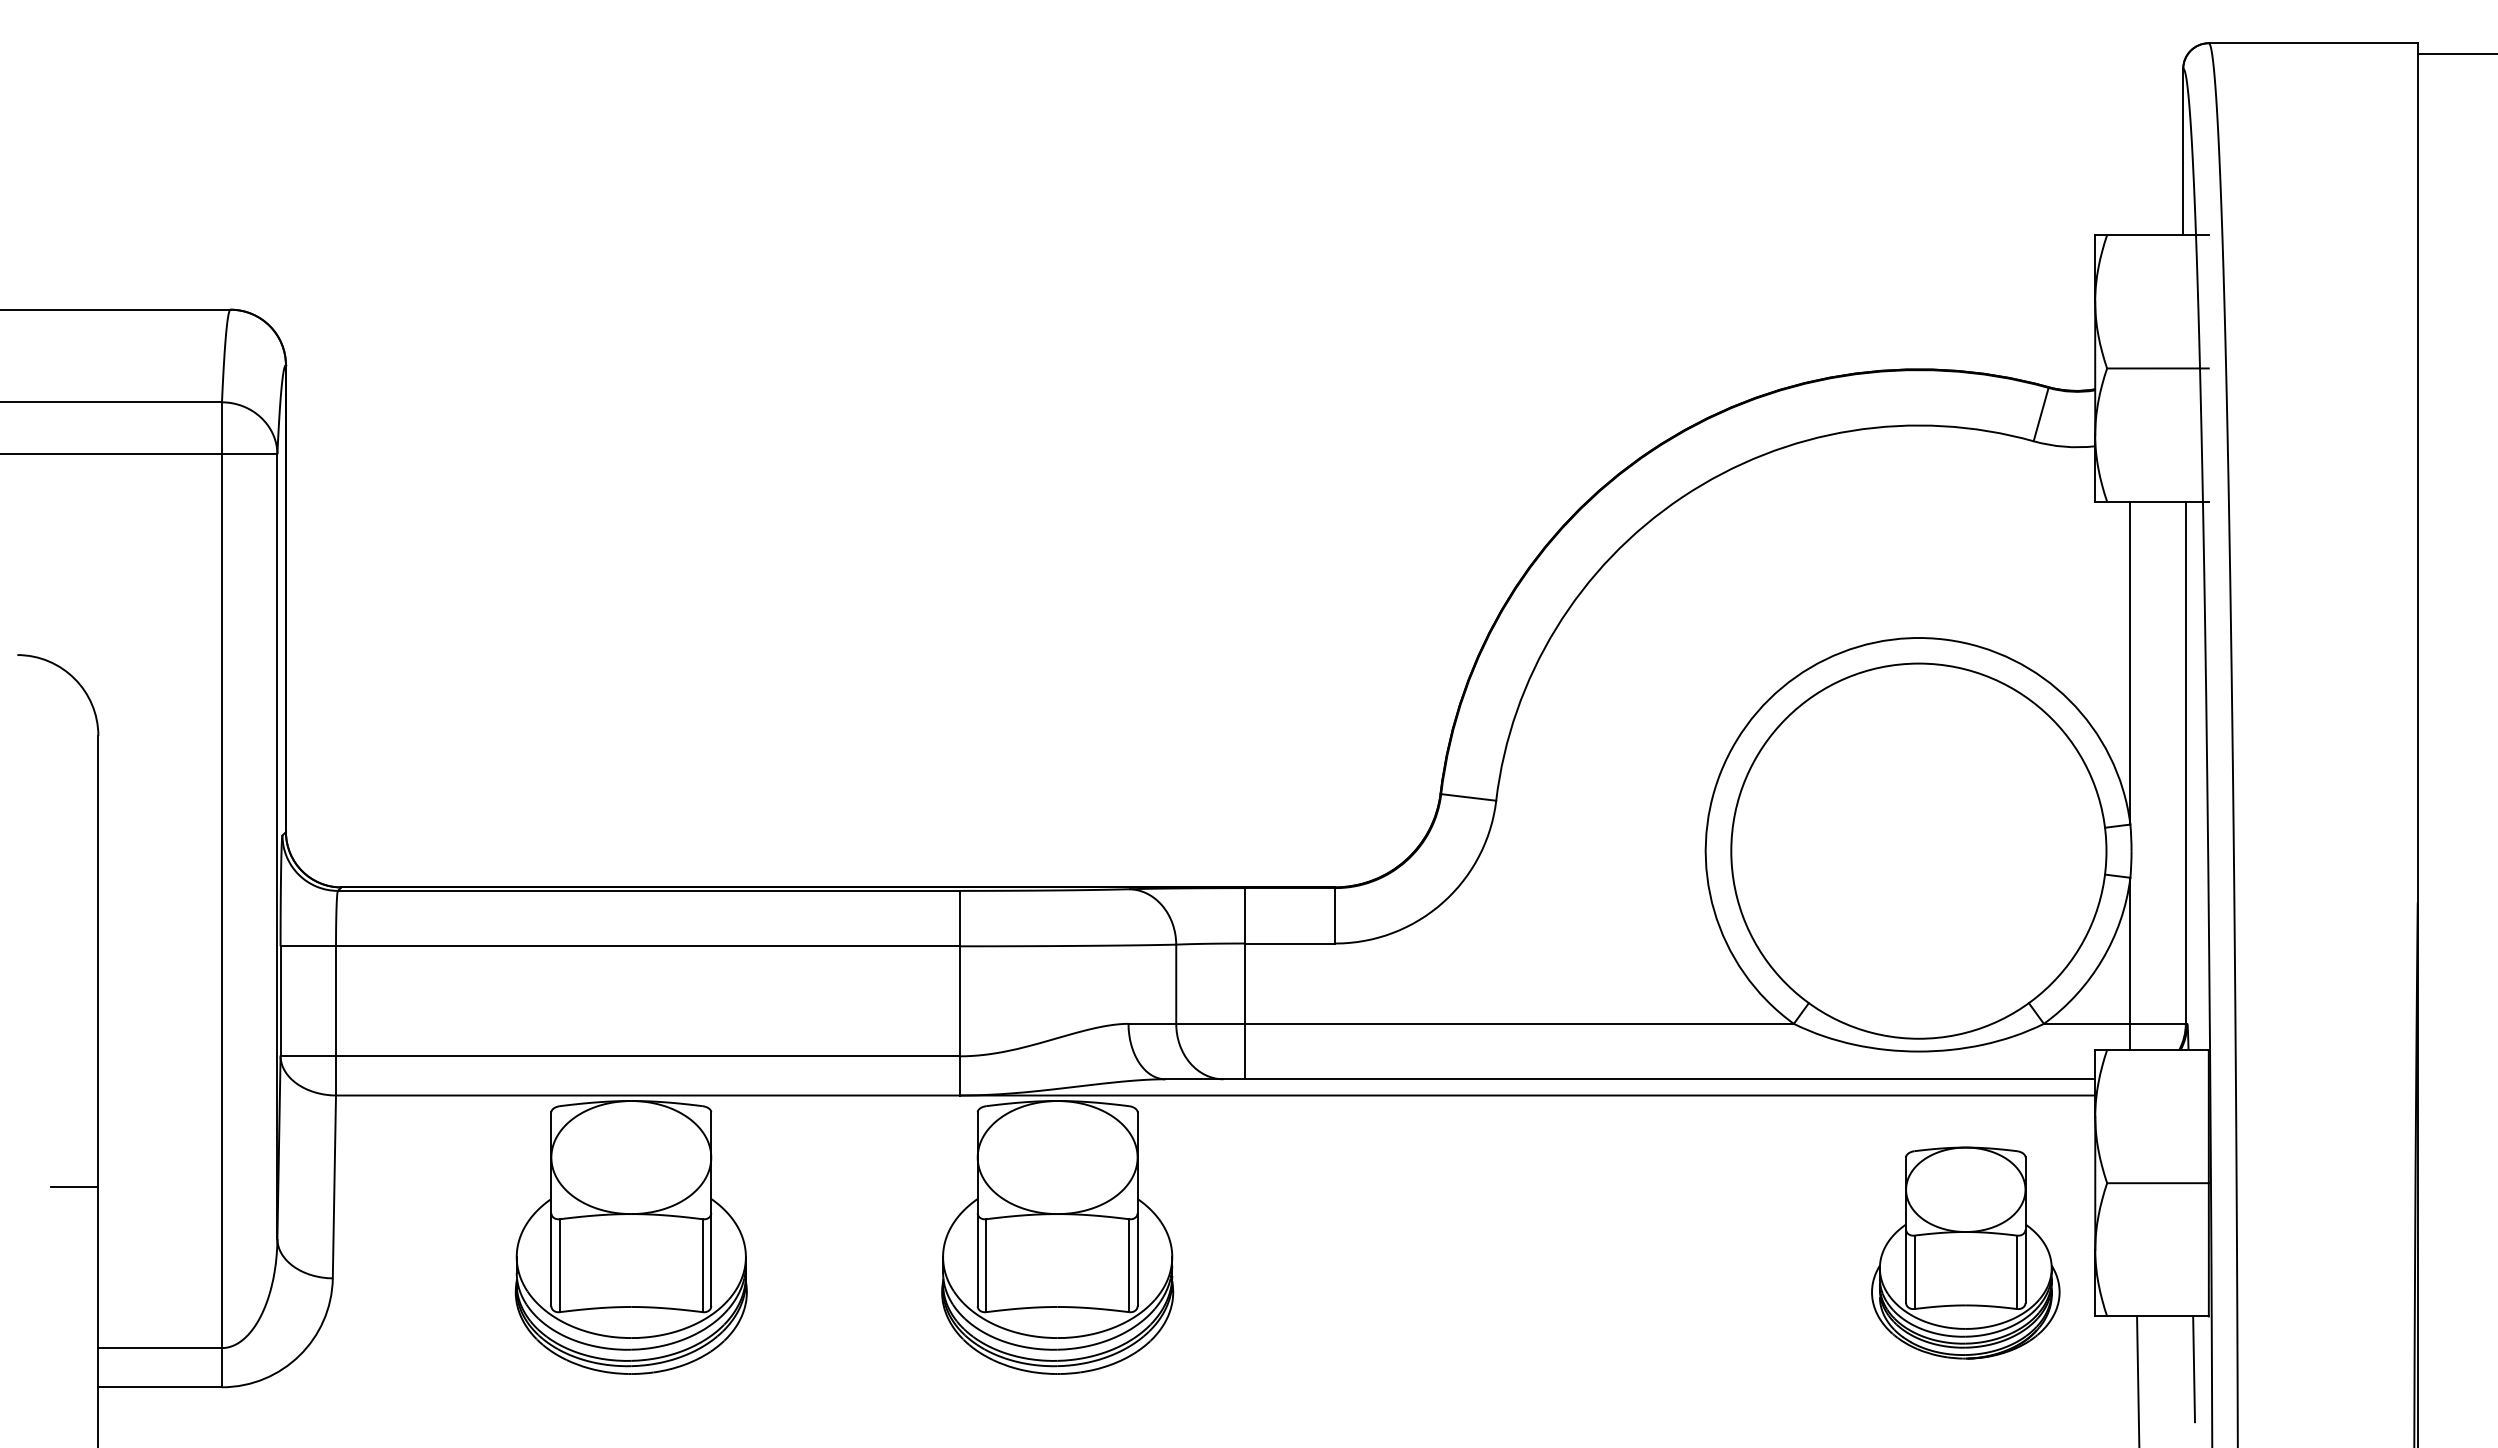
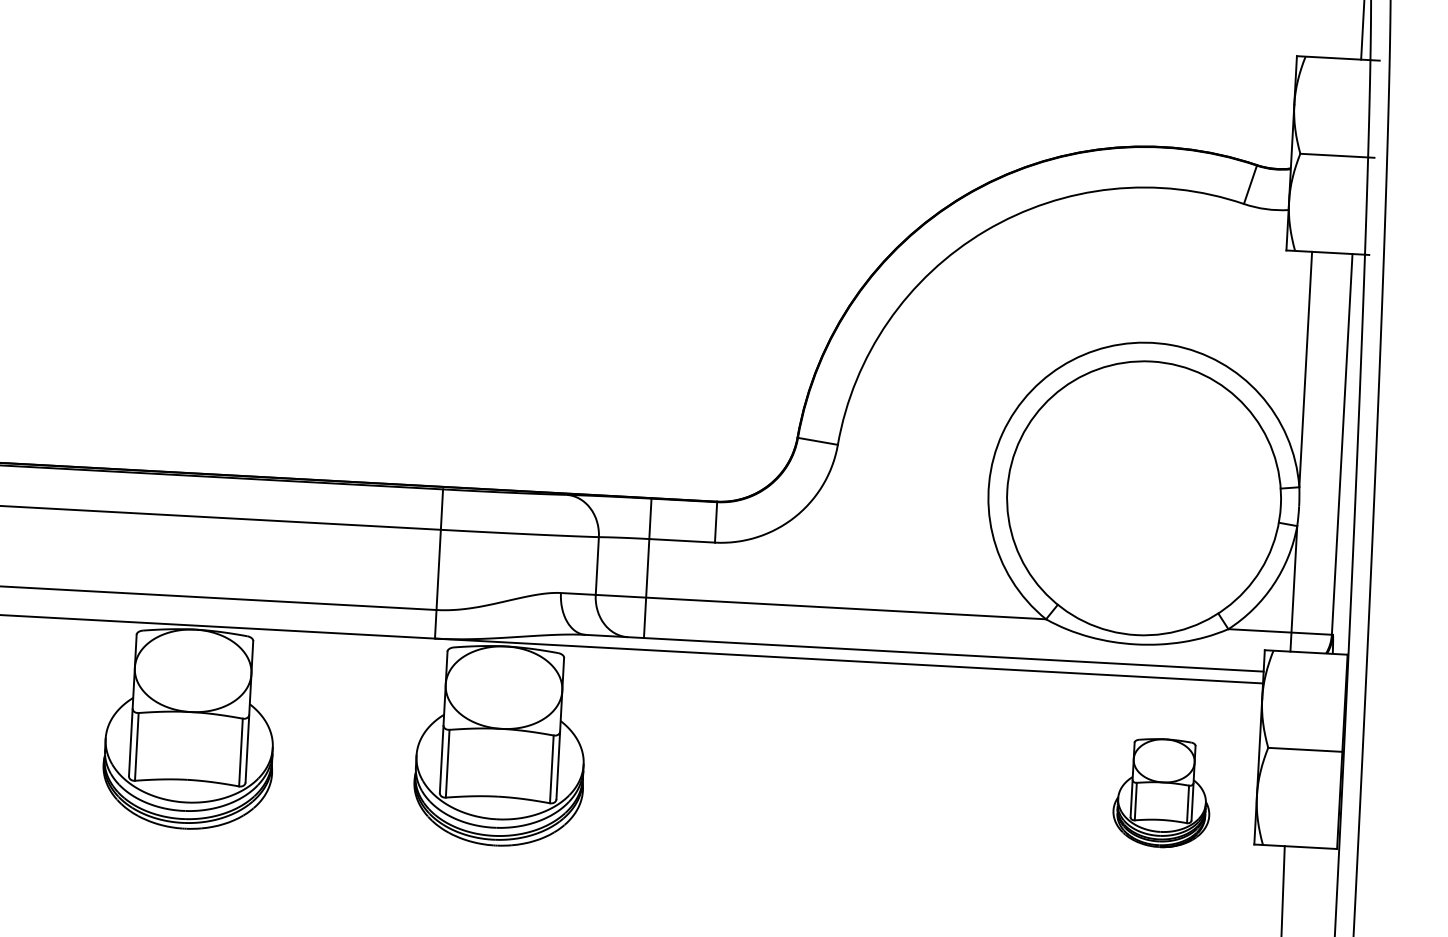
part: (1965, 1252) -> (1162, 792), size x0.7
line: (2194, 1369) -> (1324, 887), removed

